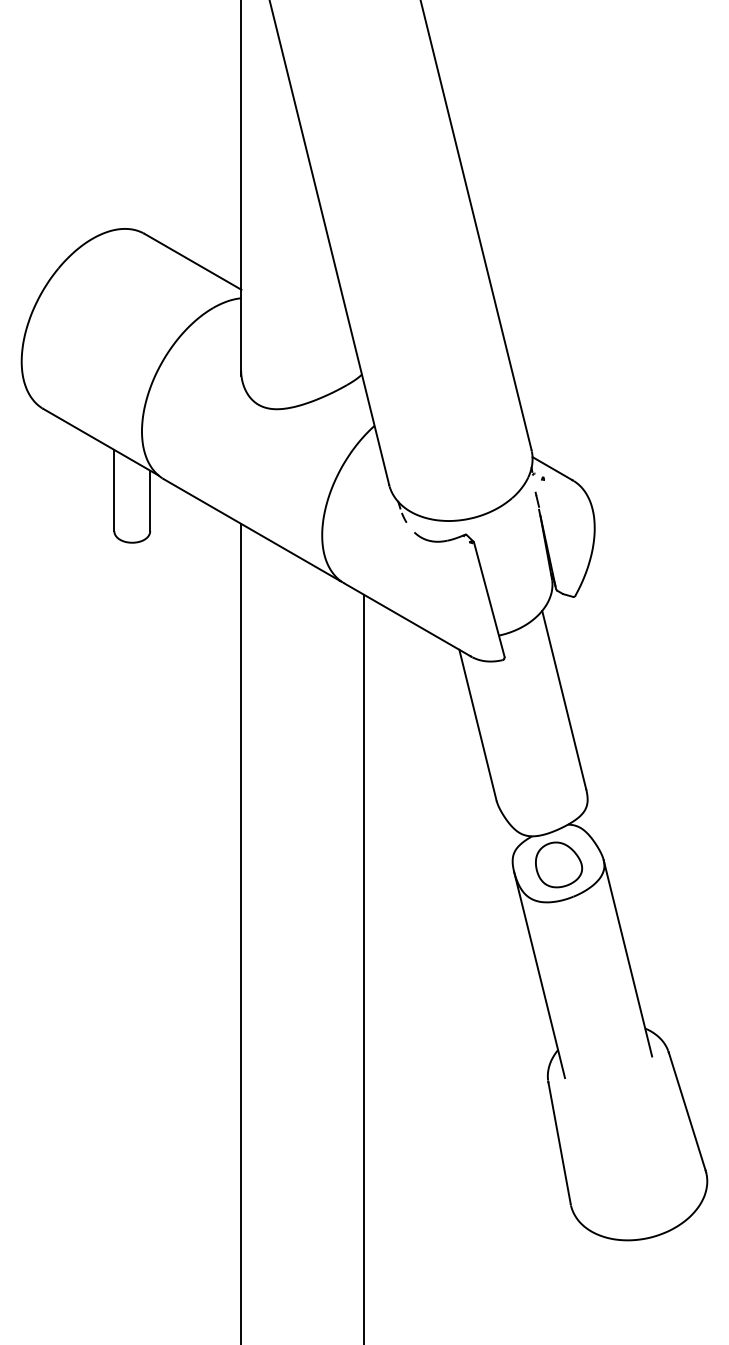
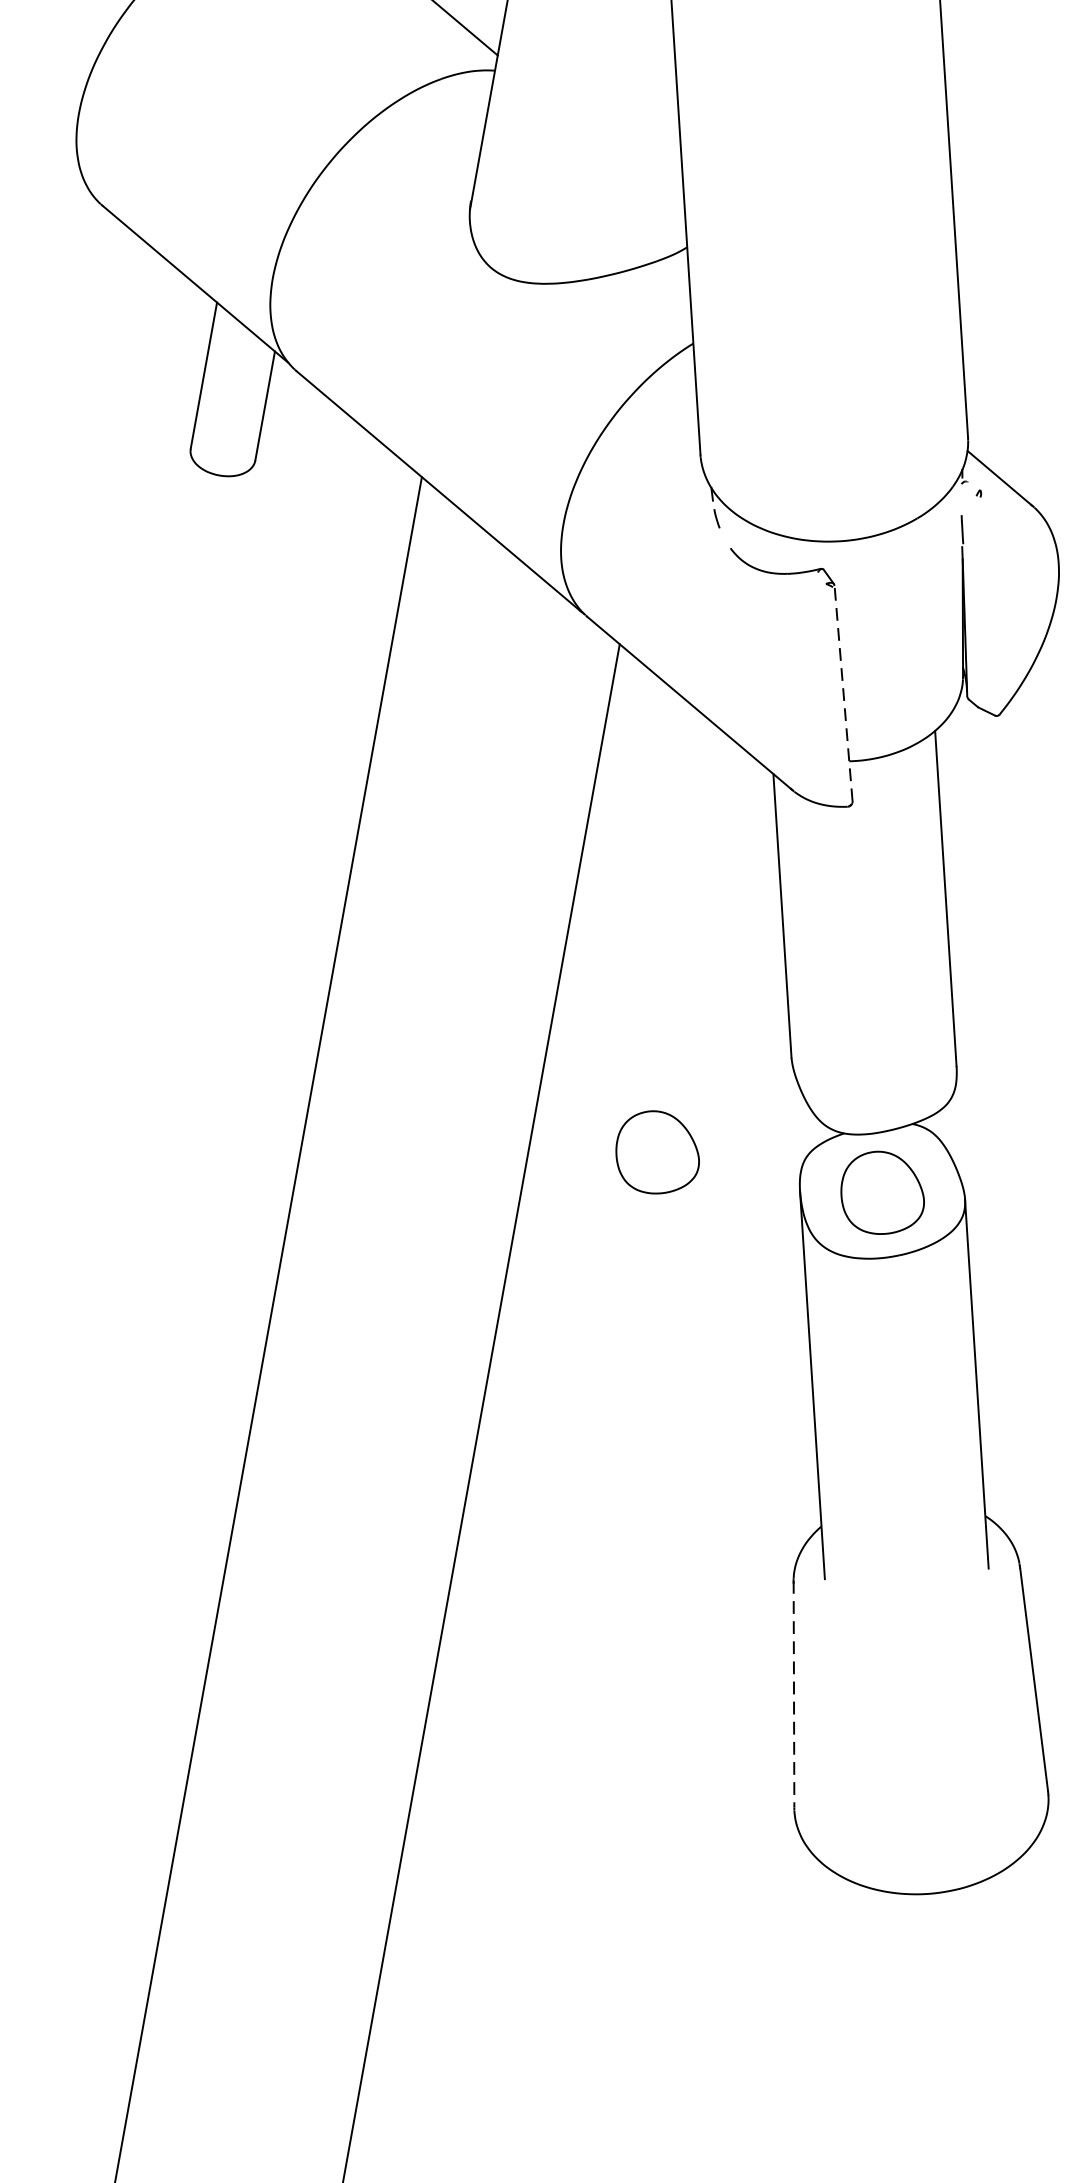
line: (489, 599) -> (843, 693), solid -> dashed
part: (434, 864) -> (659, 1152), added
line: (559, 1142) -> (794, 1693), solid -> dashed

